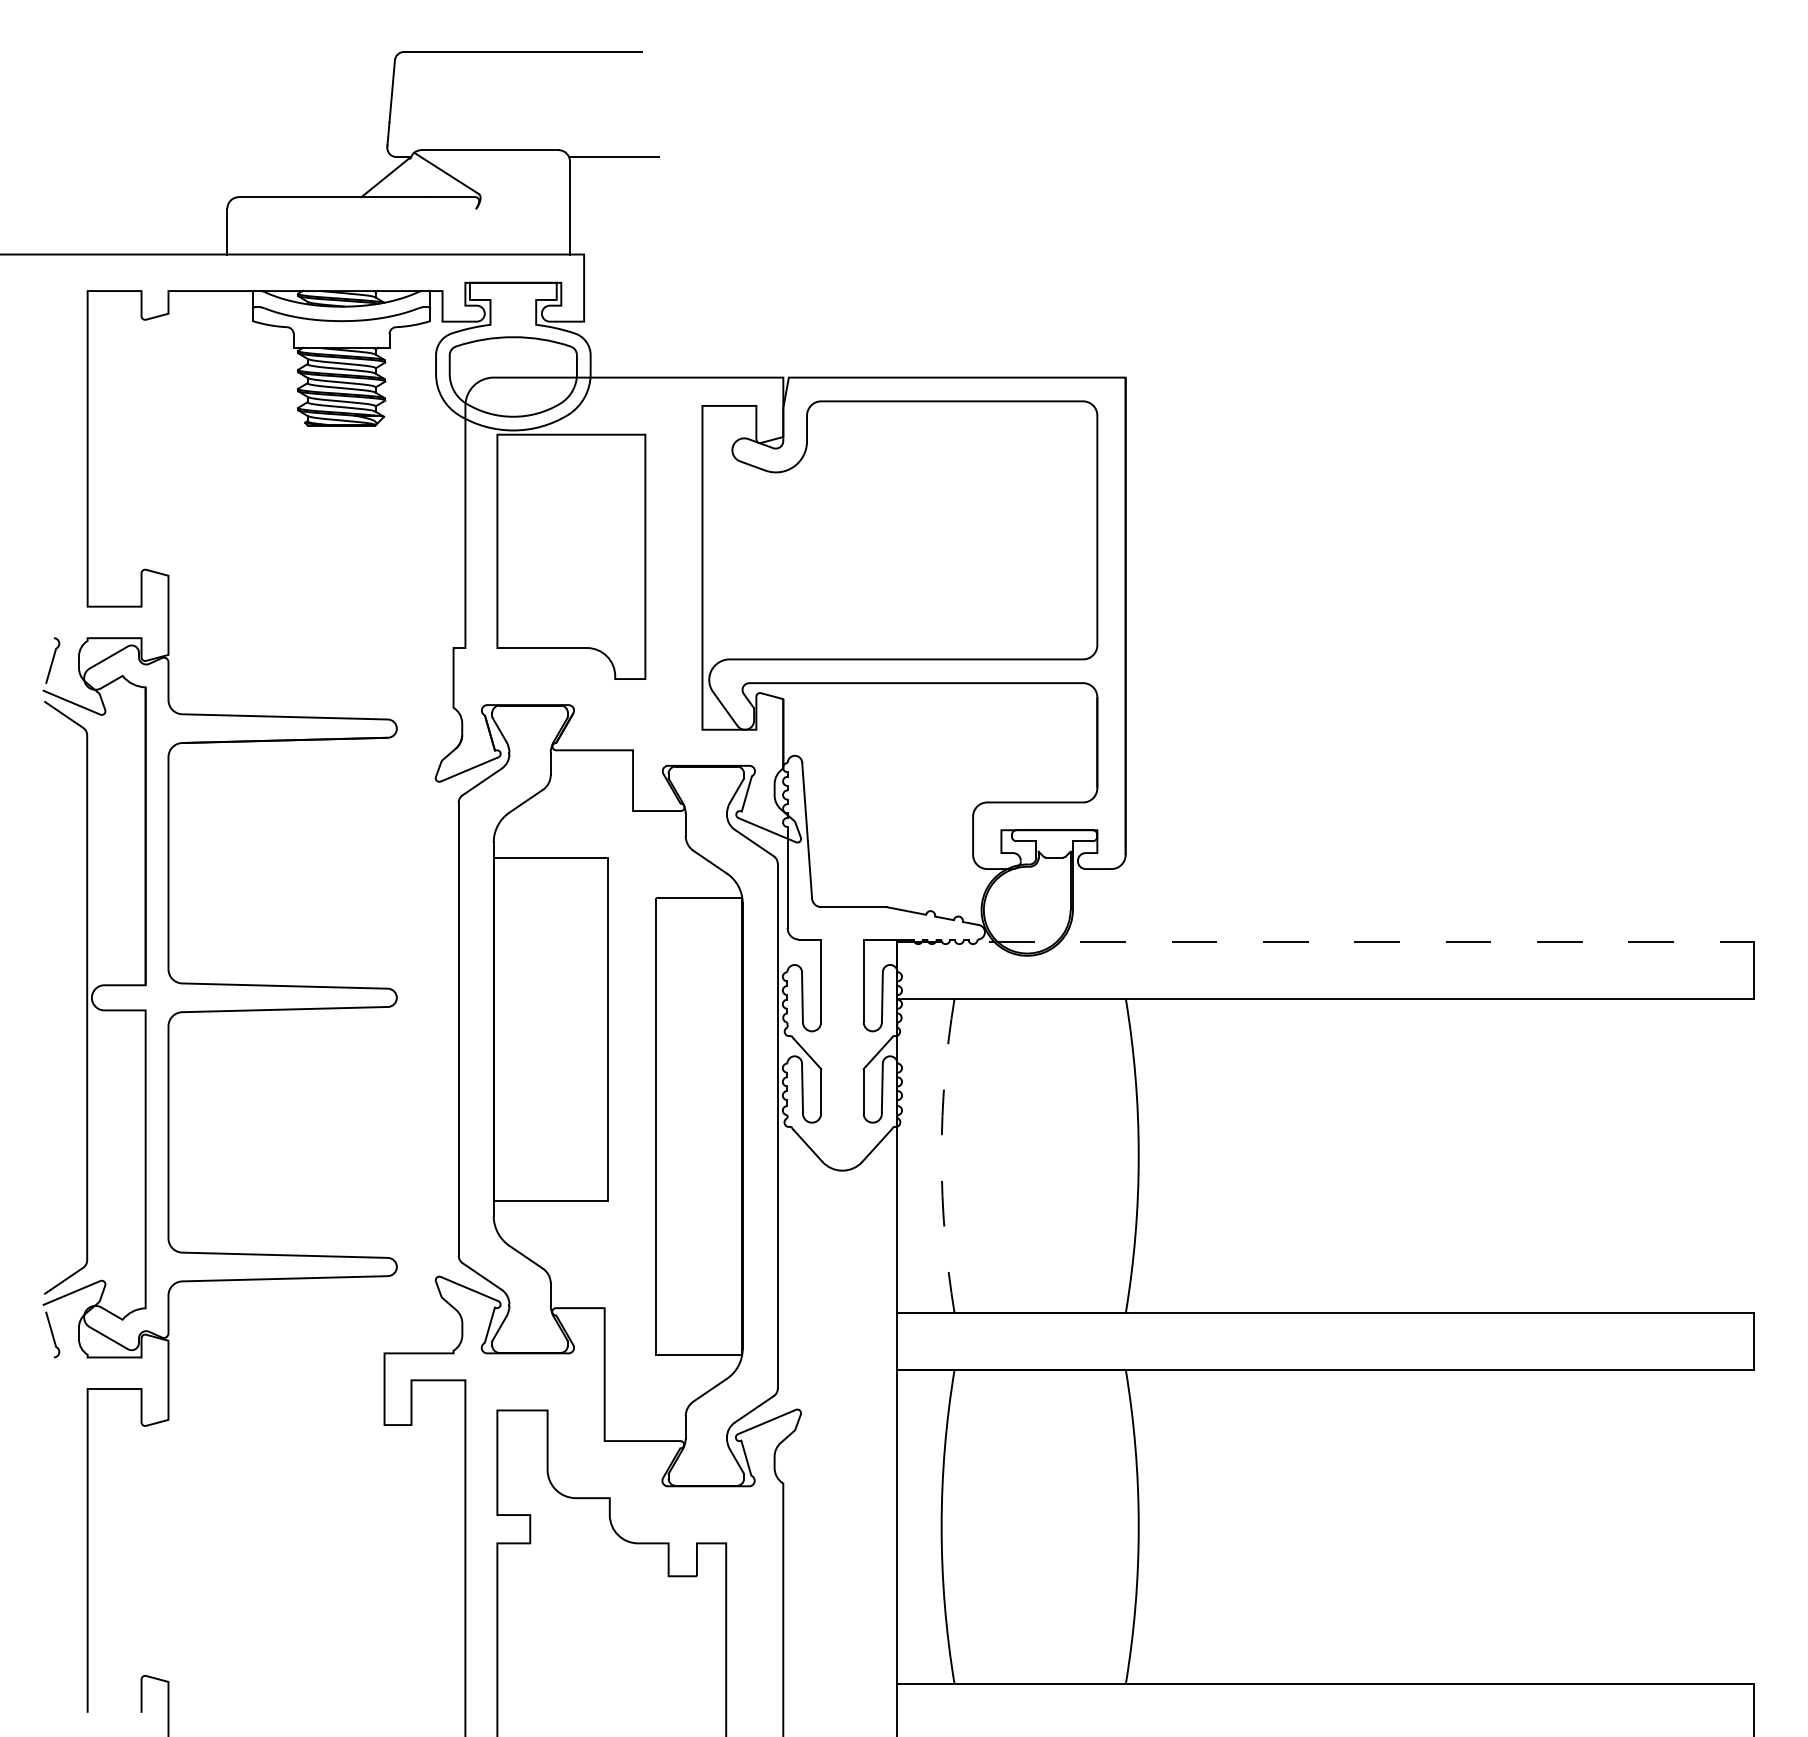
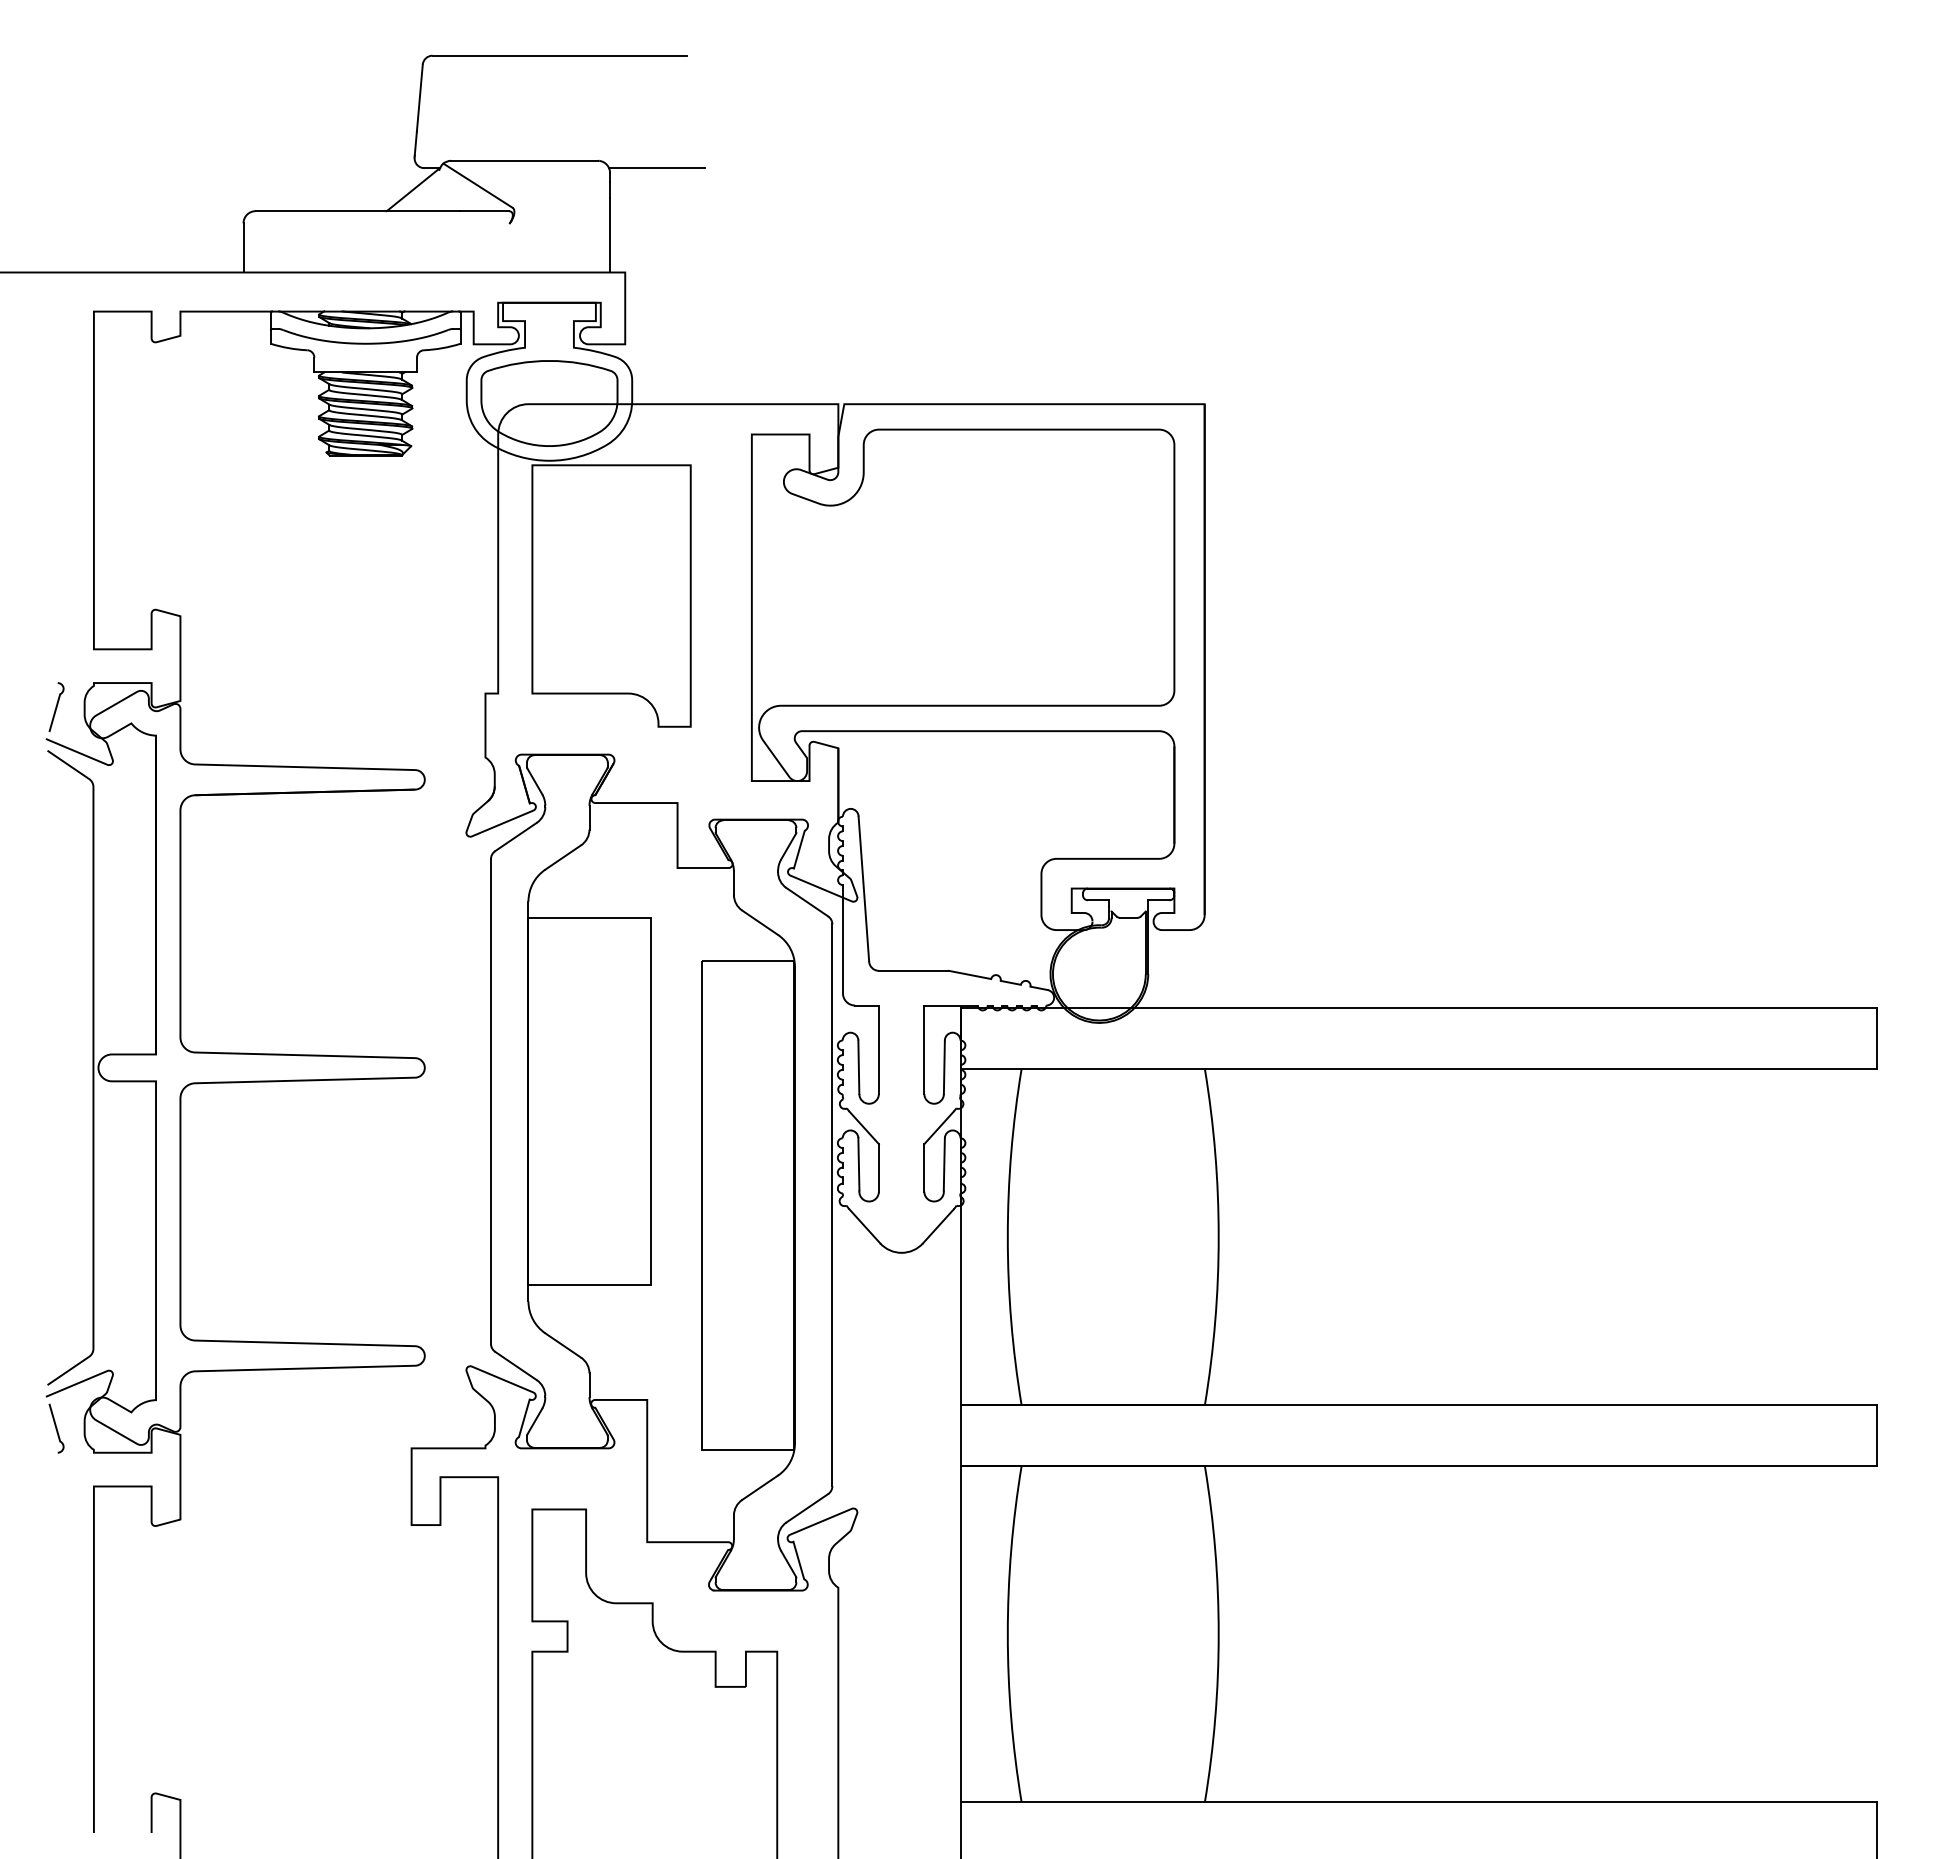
line: (1326, 941) -> (1419, 1007), dashed -> solid
arc: (941, 1156) -> (1007, 1237), dashed -> solid

